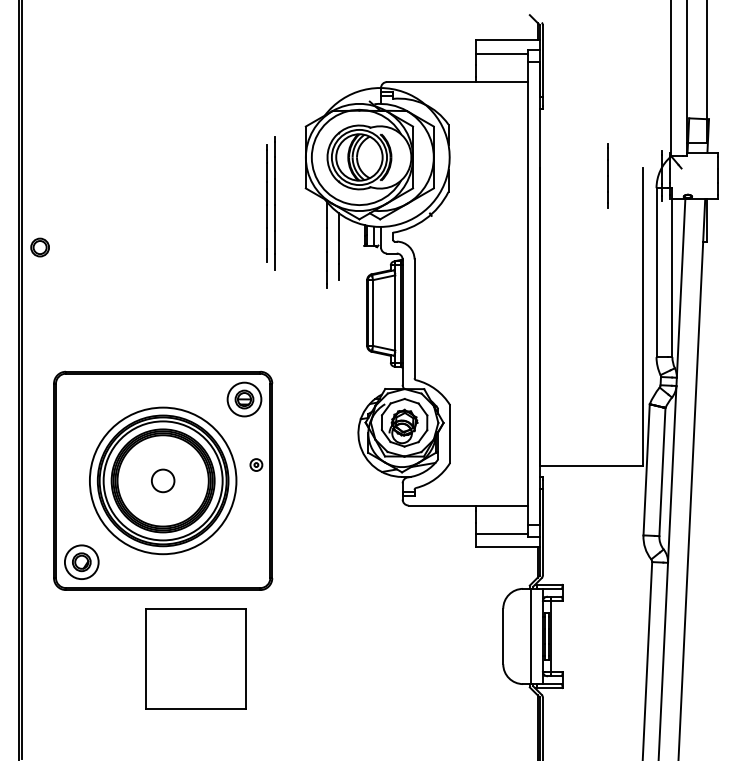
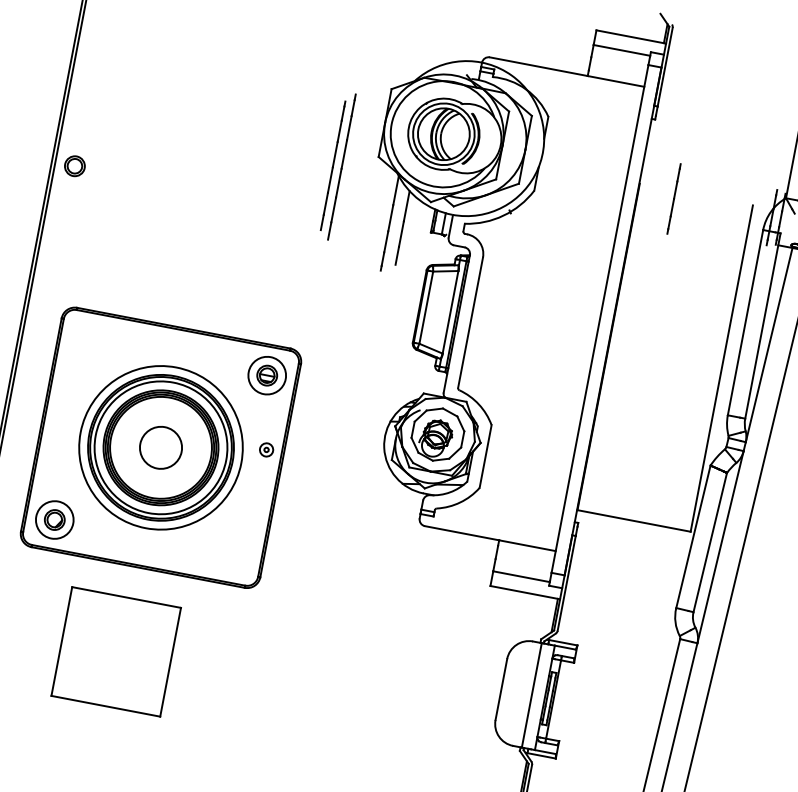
line: (607, 175) -> (673, 198), moved
circle: (163, 480) -> (161, 447), size x1.67
part: (195, 658) -> (115, 651), moved

